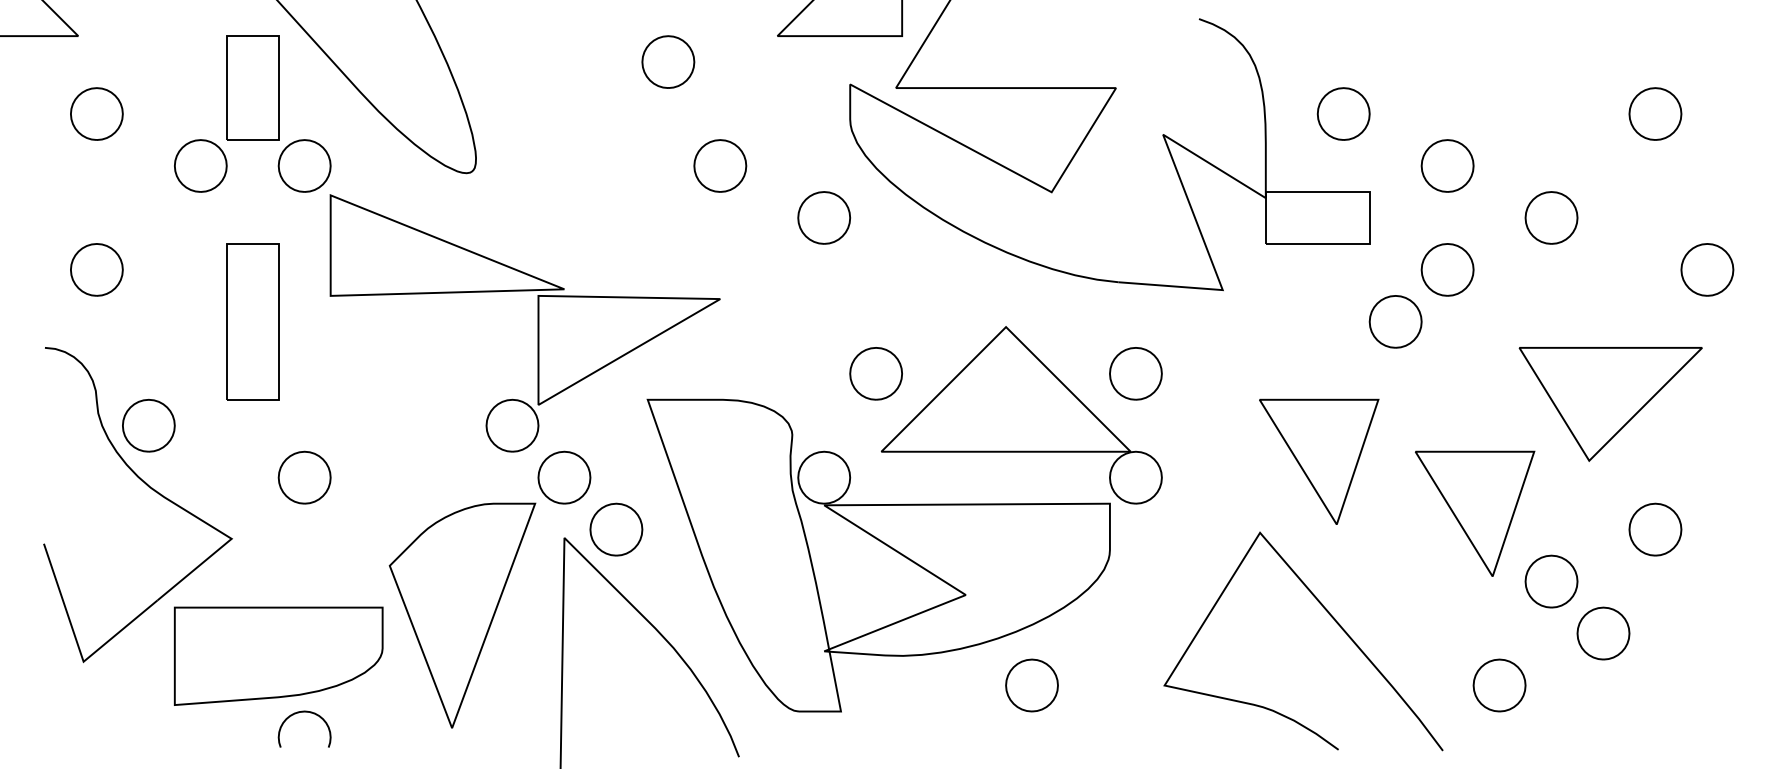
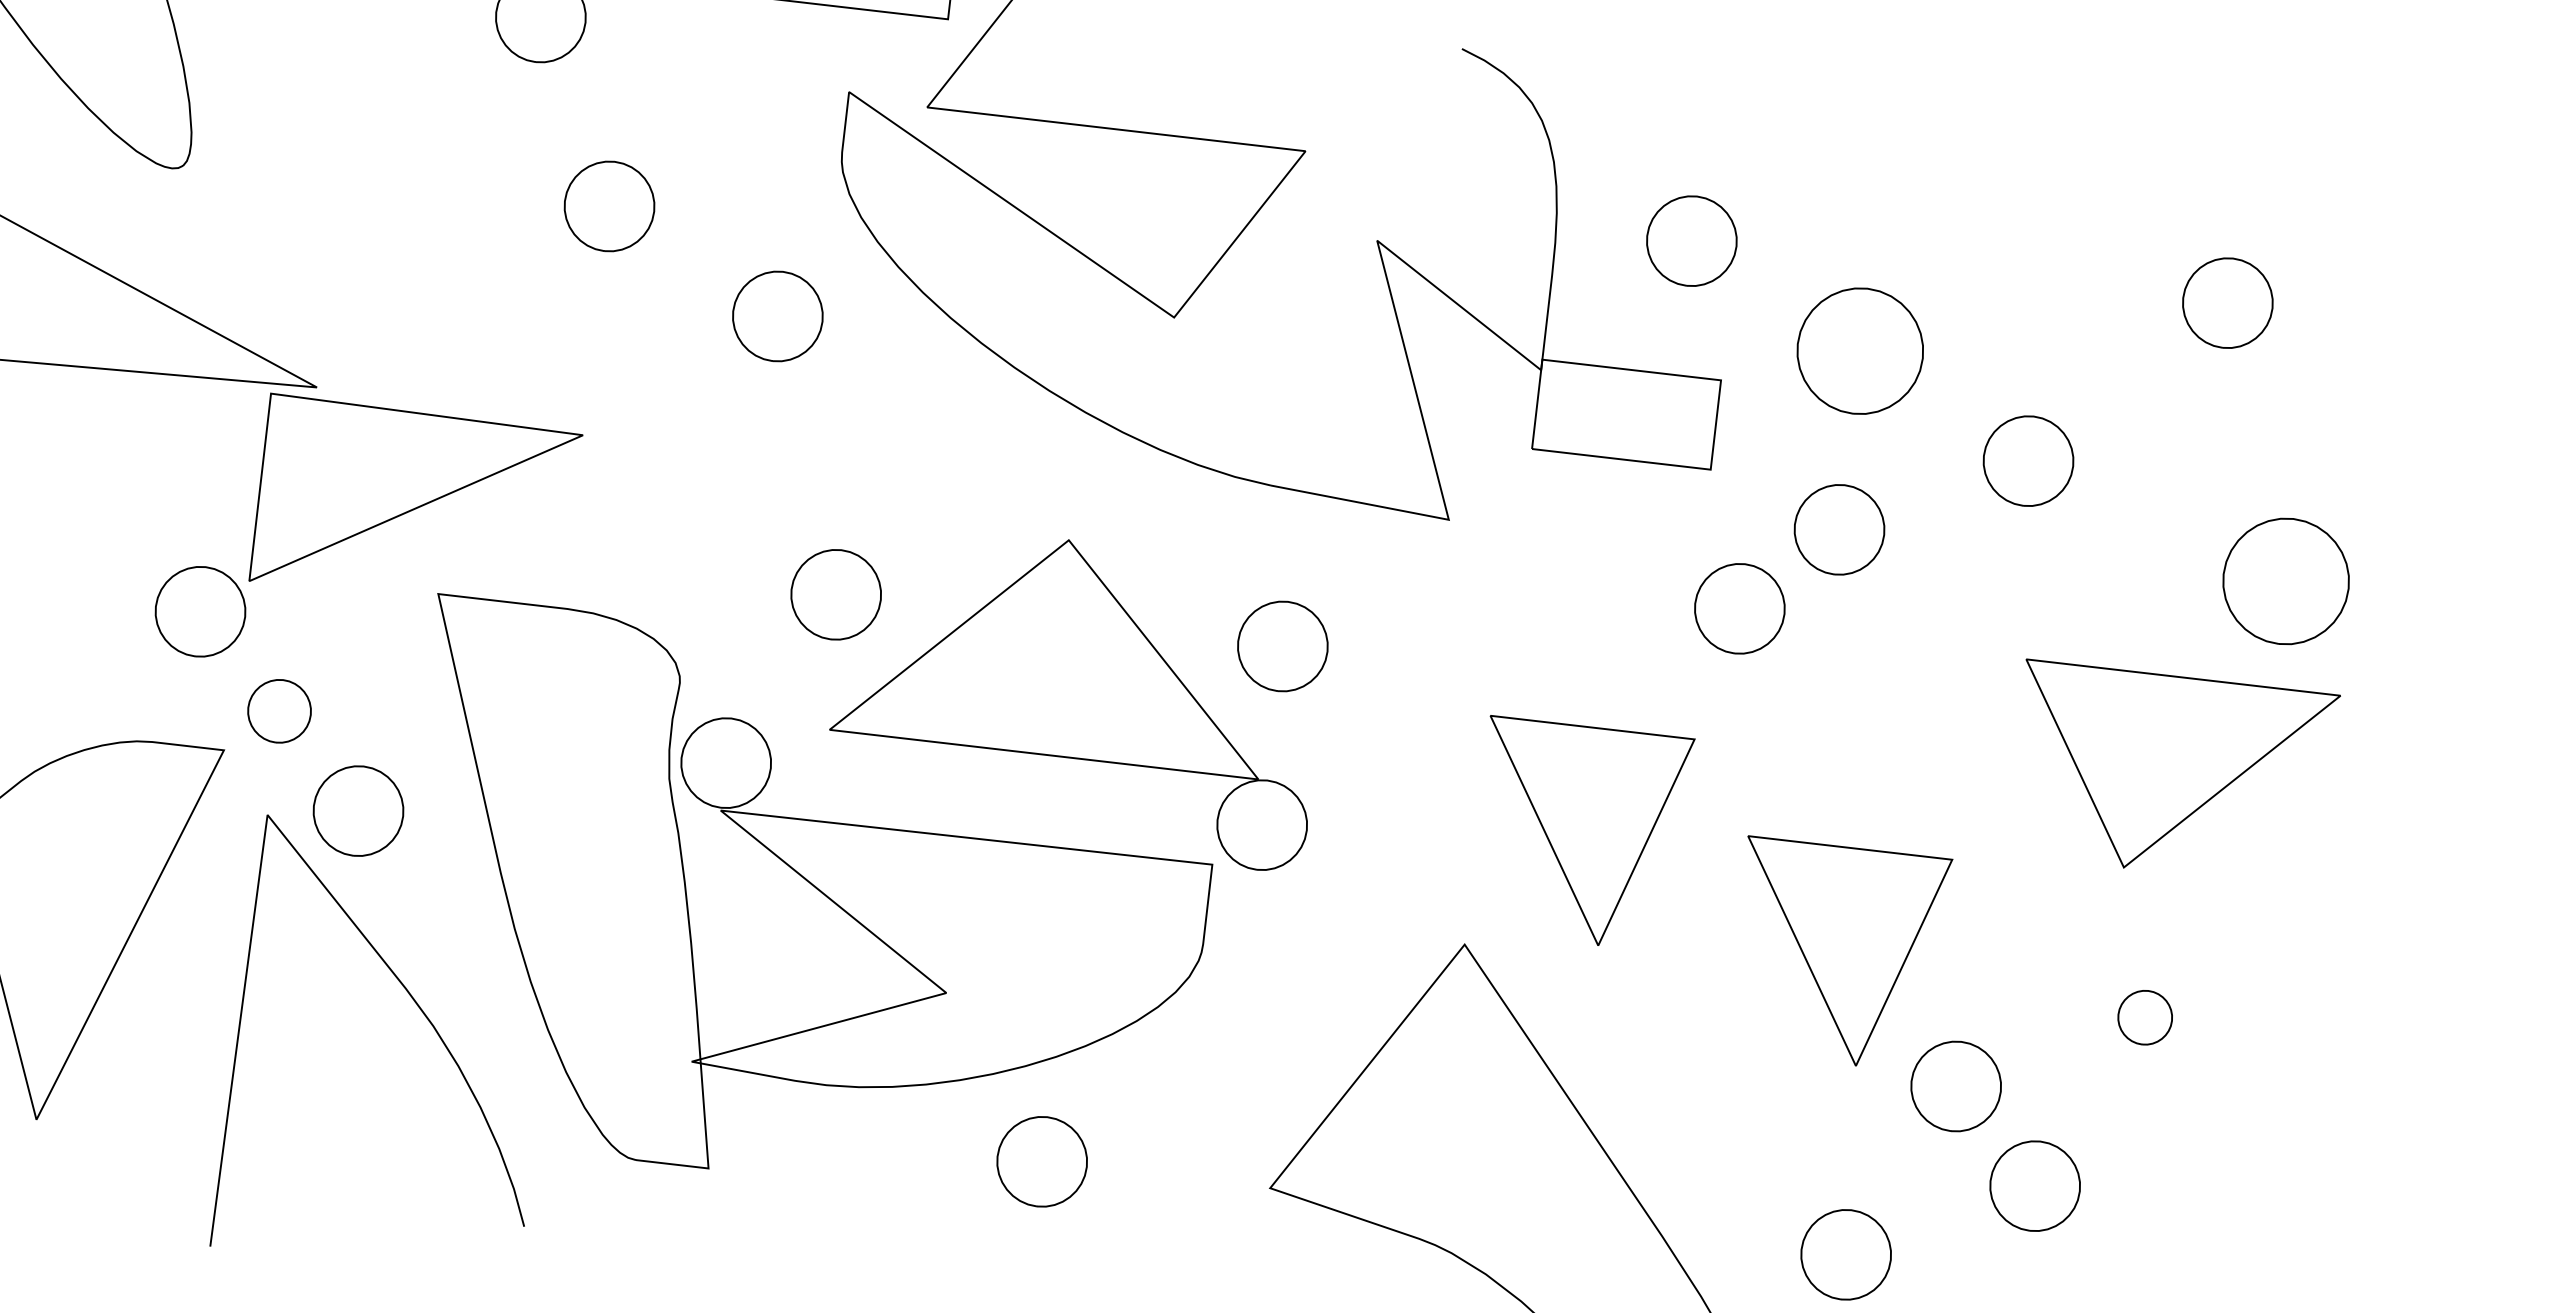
part: (1447, 165) -> (1860, 350), size x1.4
part: (1707, 269) -> (2286, 580), size x1.4
part: (1610, 404) -> (2171, 774), moved
part: (564, 477) -> (279, 711), size x0.7
part: (1655, 529) -> (2145, 1017), size x0.6

